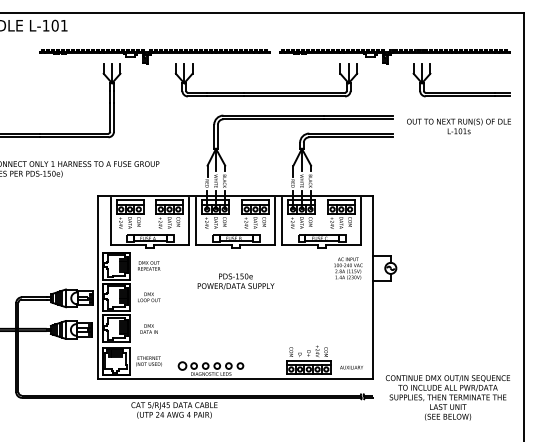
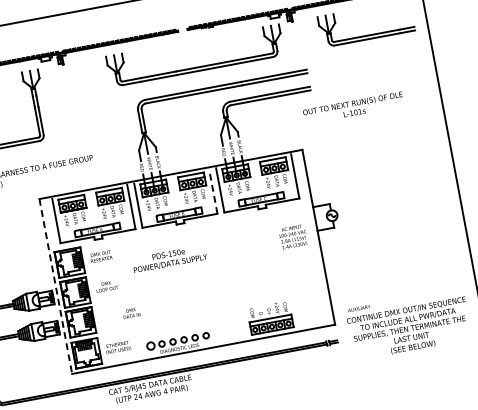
part: (266, 92) -> (197, 67), moved
text: (458, 126) -> (353, 108), moved
line: (275, 221) -> (213, 191), solid -> dashed
text: (348, 268) -> (293, 236), moved
text: (235, 281) -> (169, 259), moved
line: (97, 287) -> (55, 286), solid -> dashed
text: (148, 328) -> (130, 312), moved
text: (351, 367) -> (359, 308), moved

